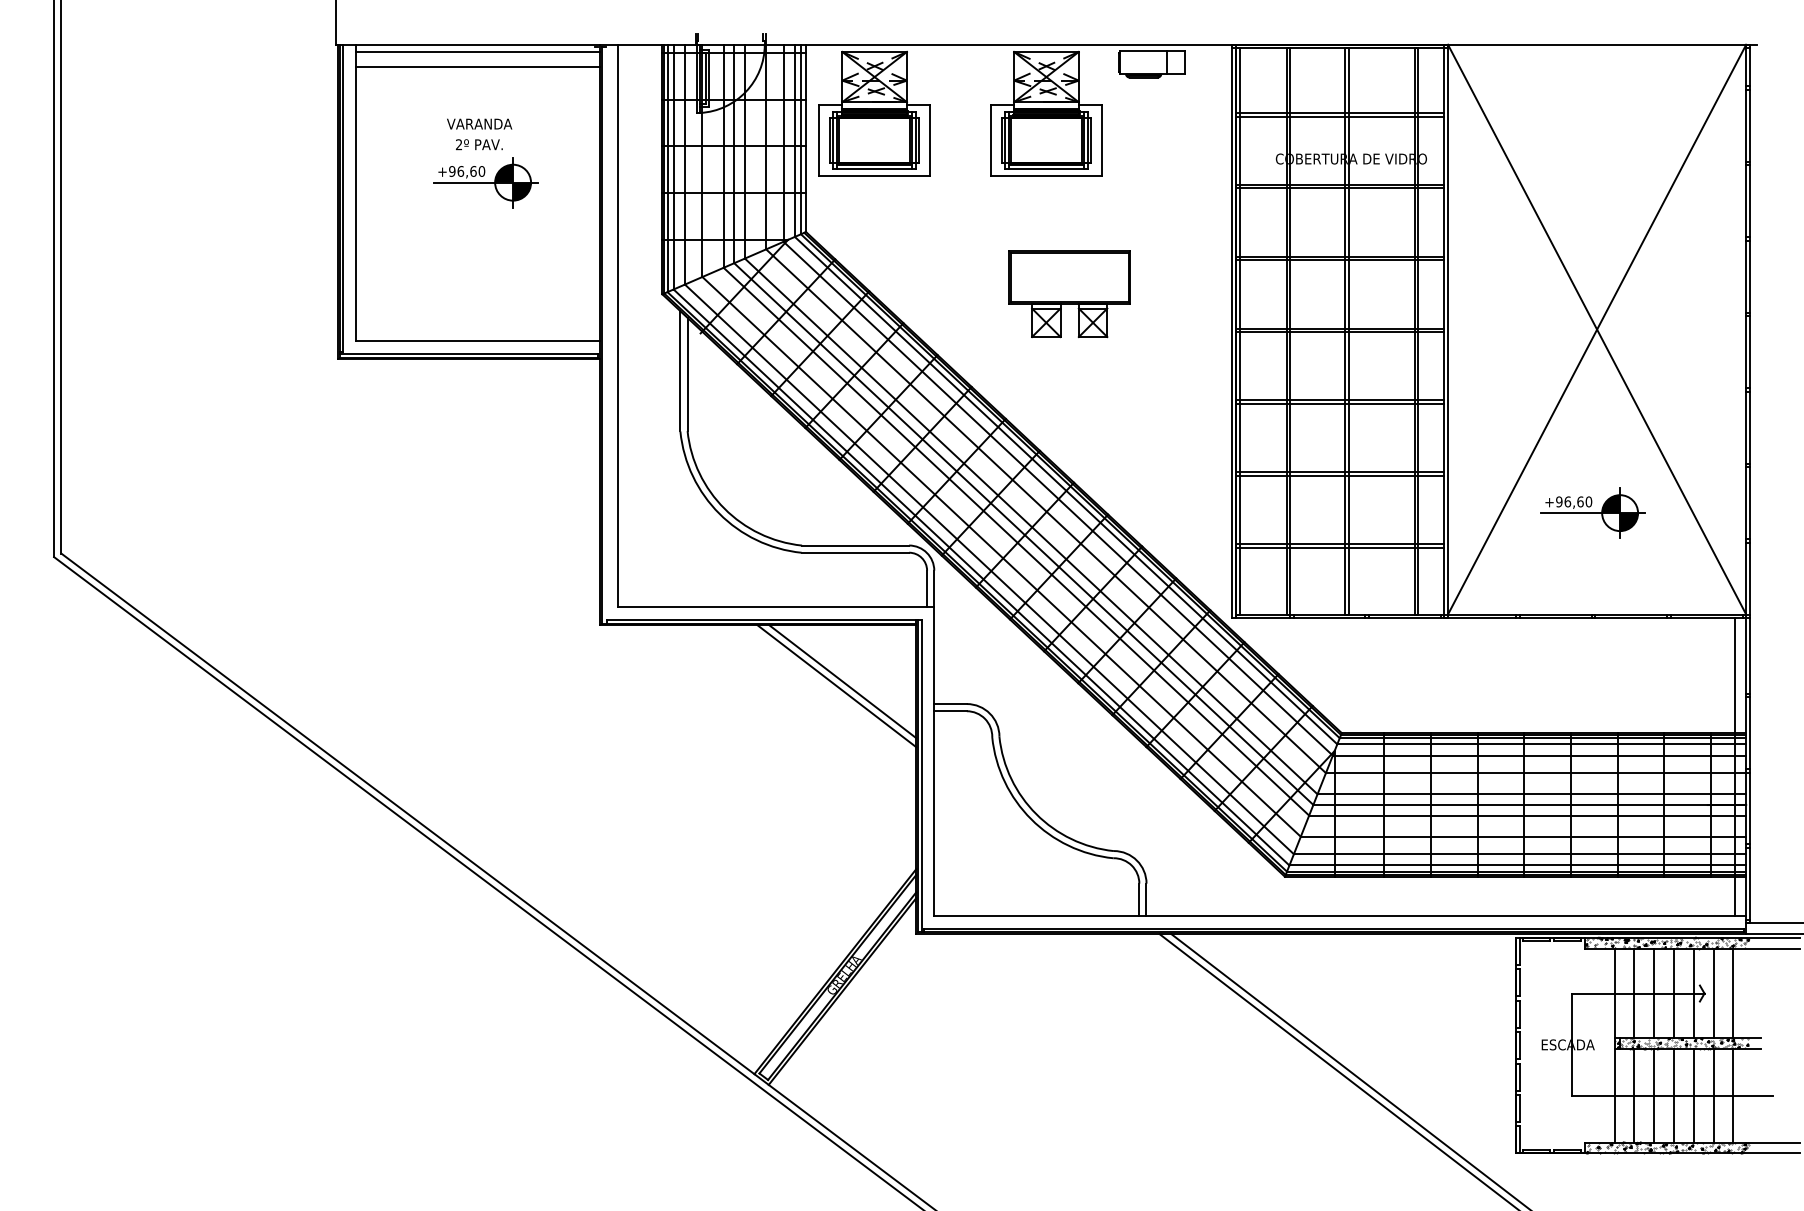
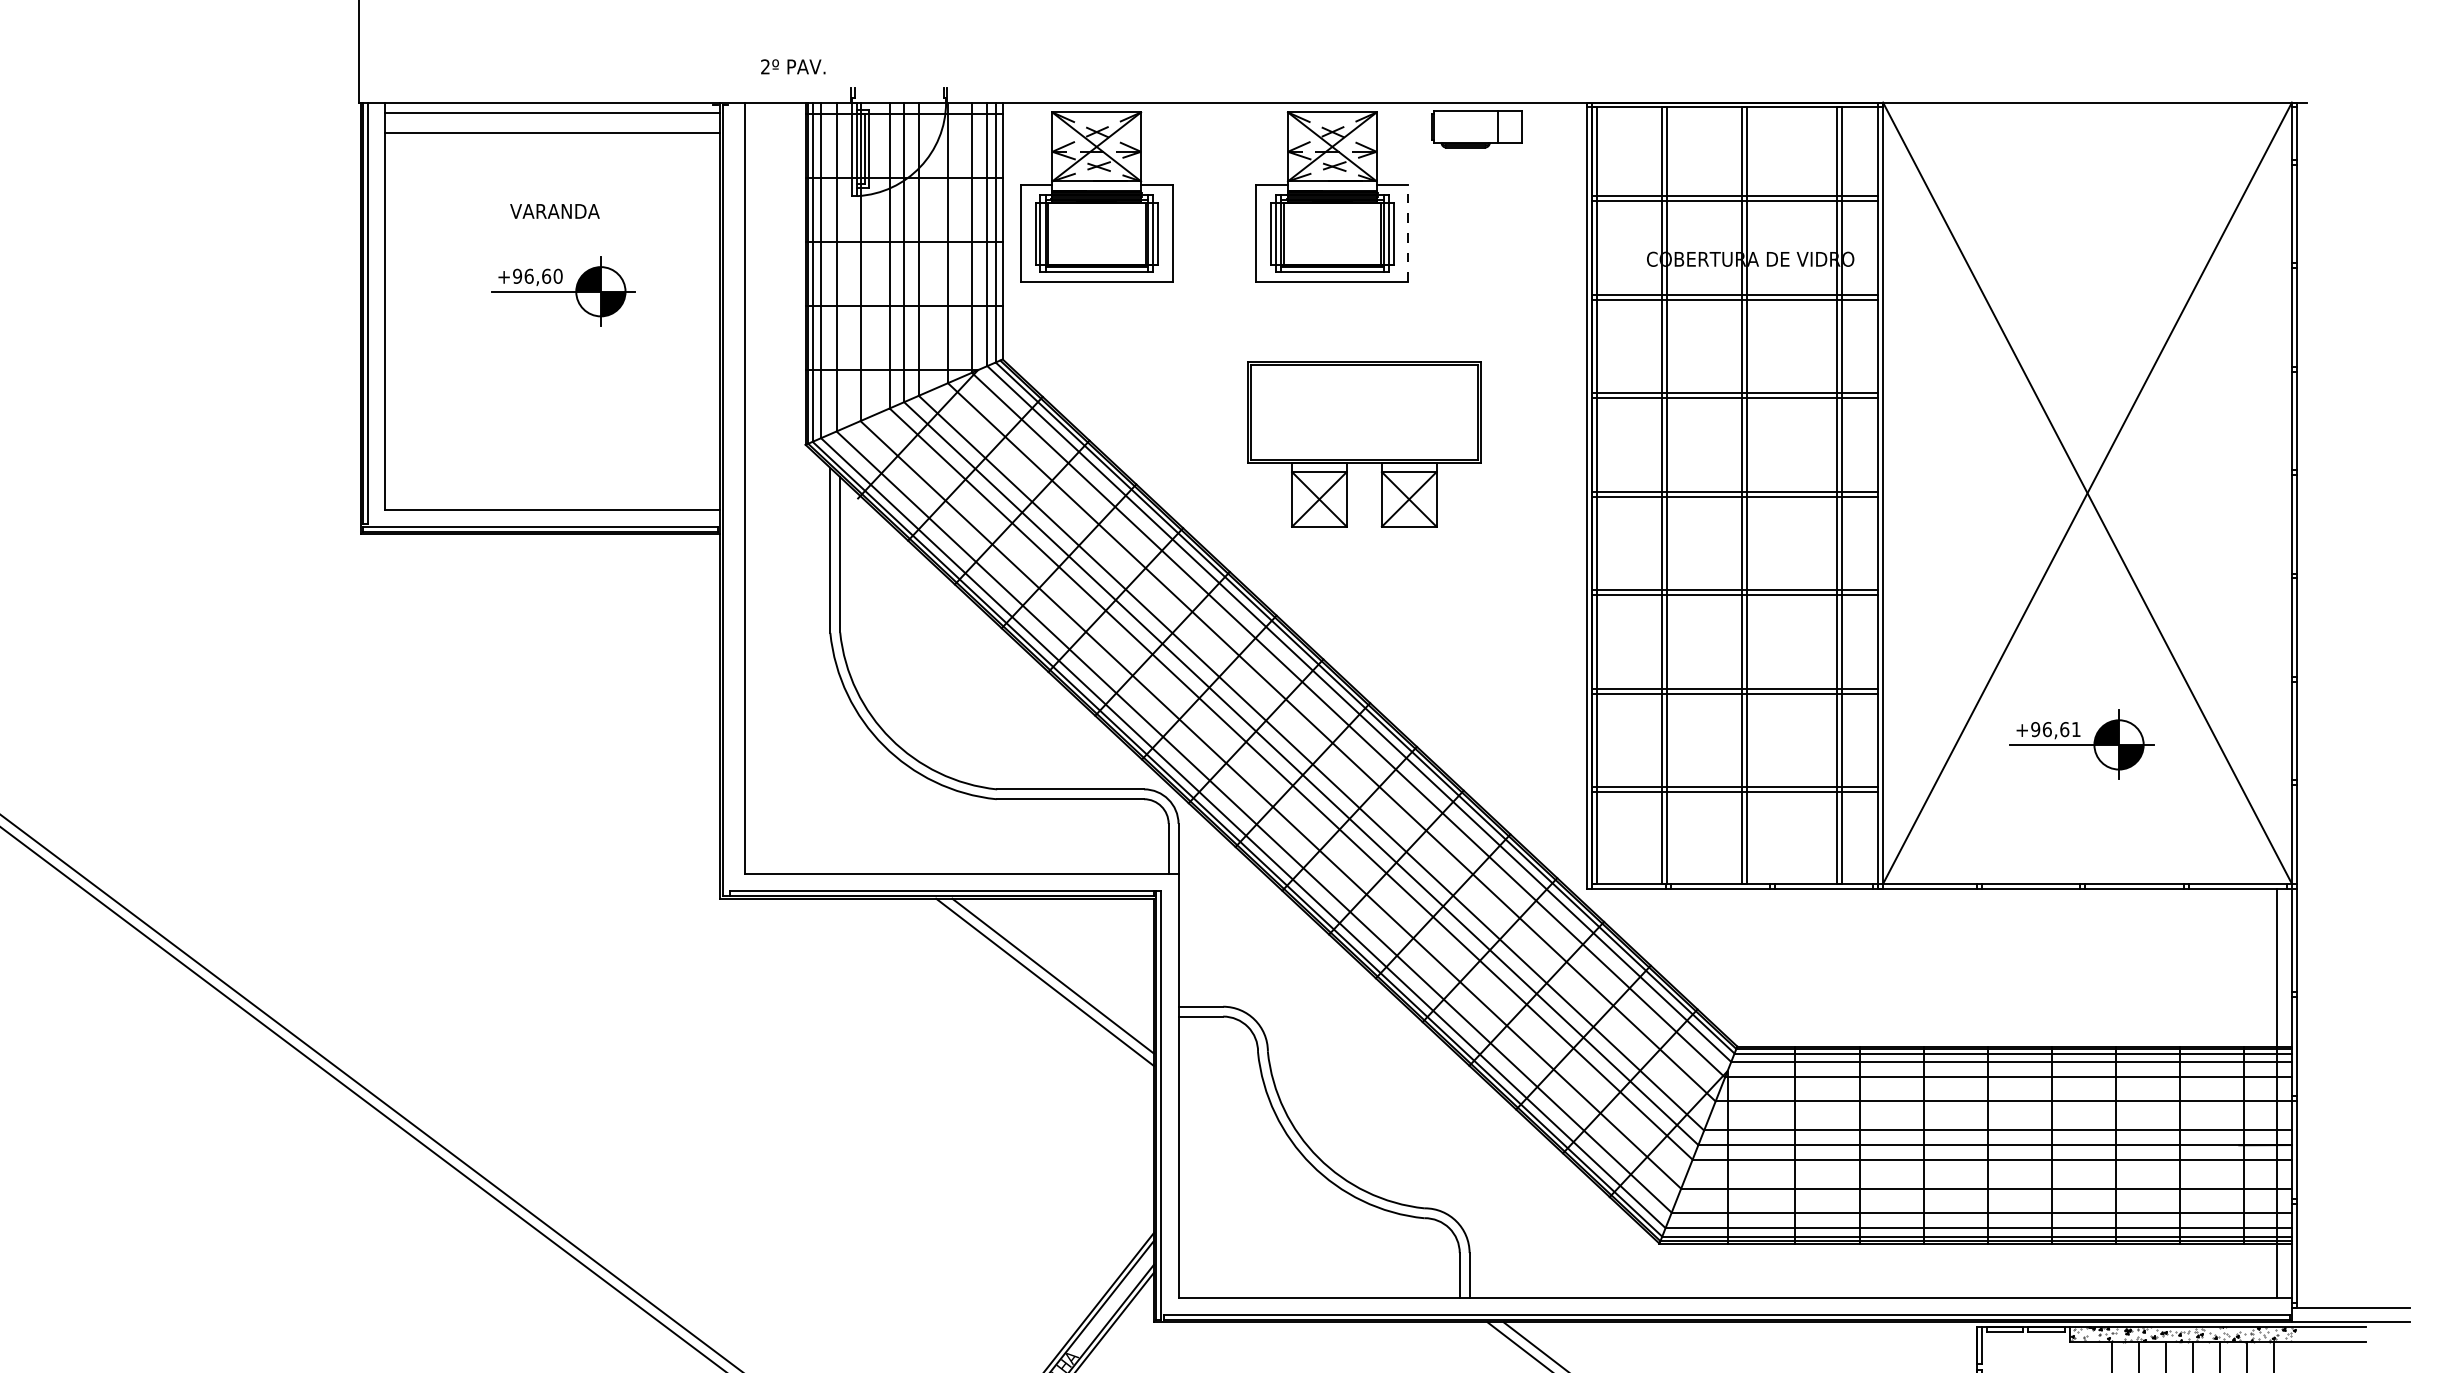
line: (1101, 139) -> (1407, 232), solid -> dashed
text: (479, 144) -> (793, 66), moved
part: (1069, 294) -> (1363, 445), size x1.4
text: (1588, 501) -> (2075, 728), +96,60 -> +96,61

